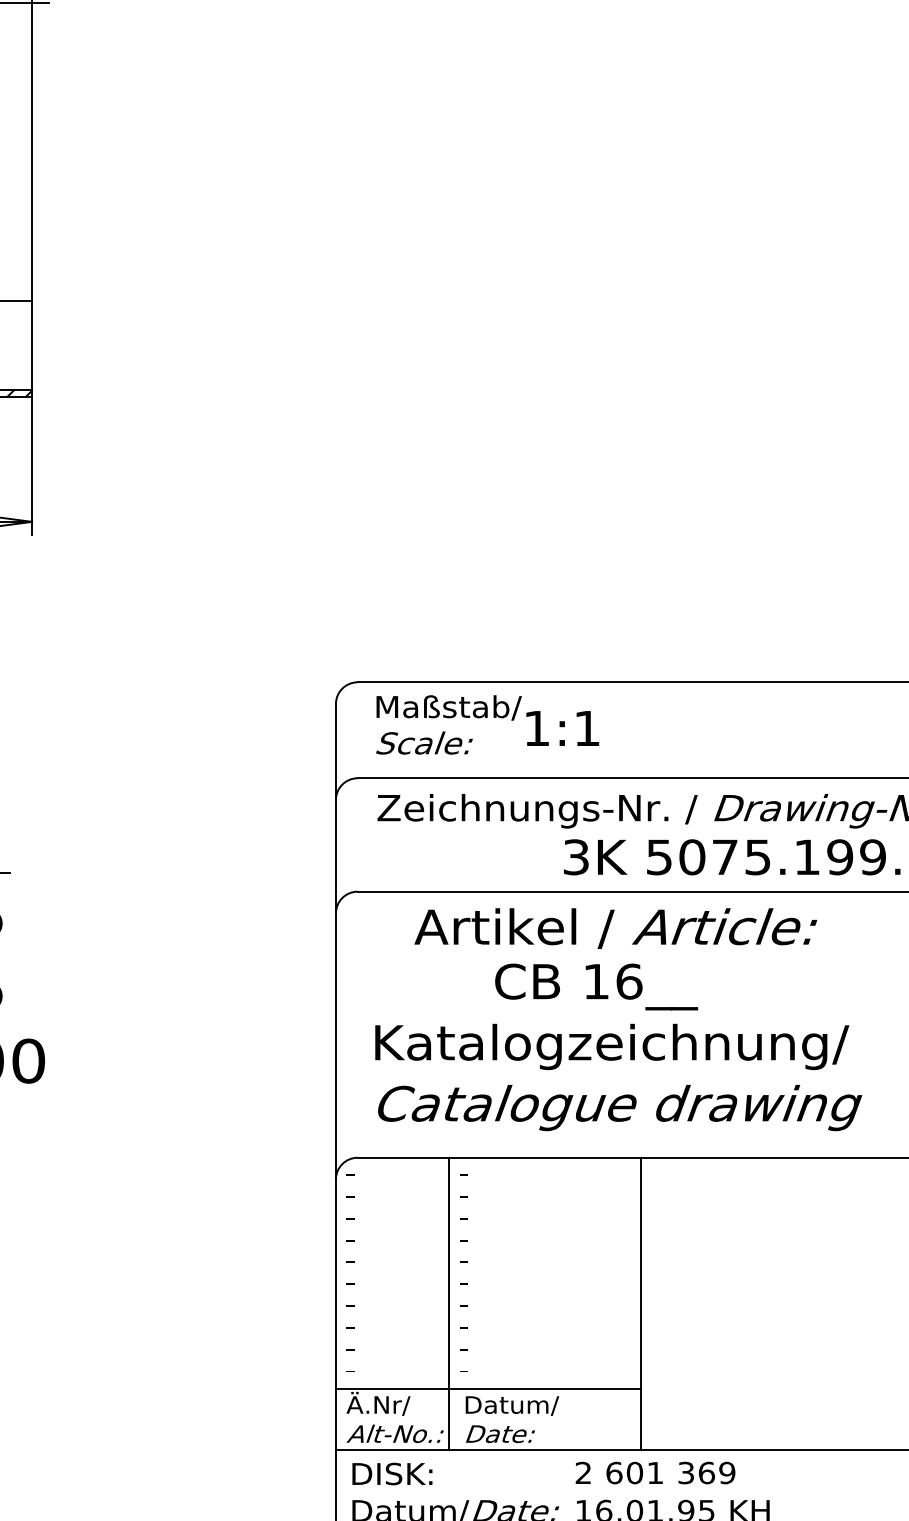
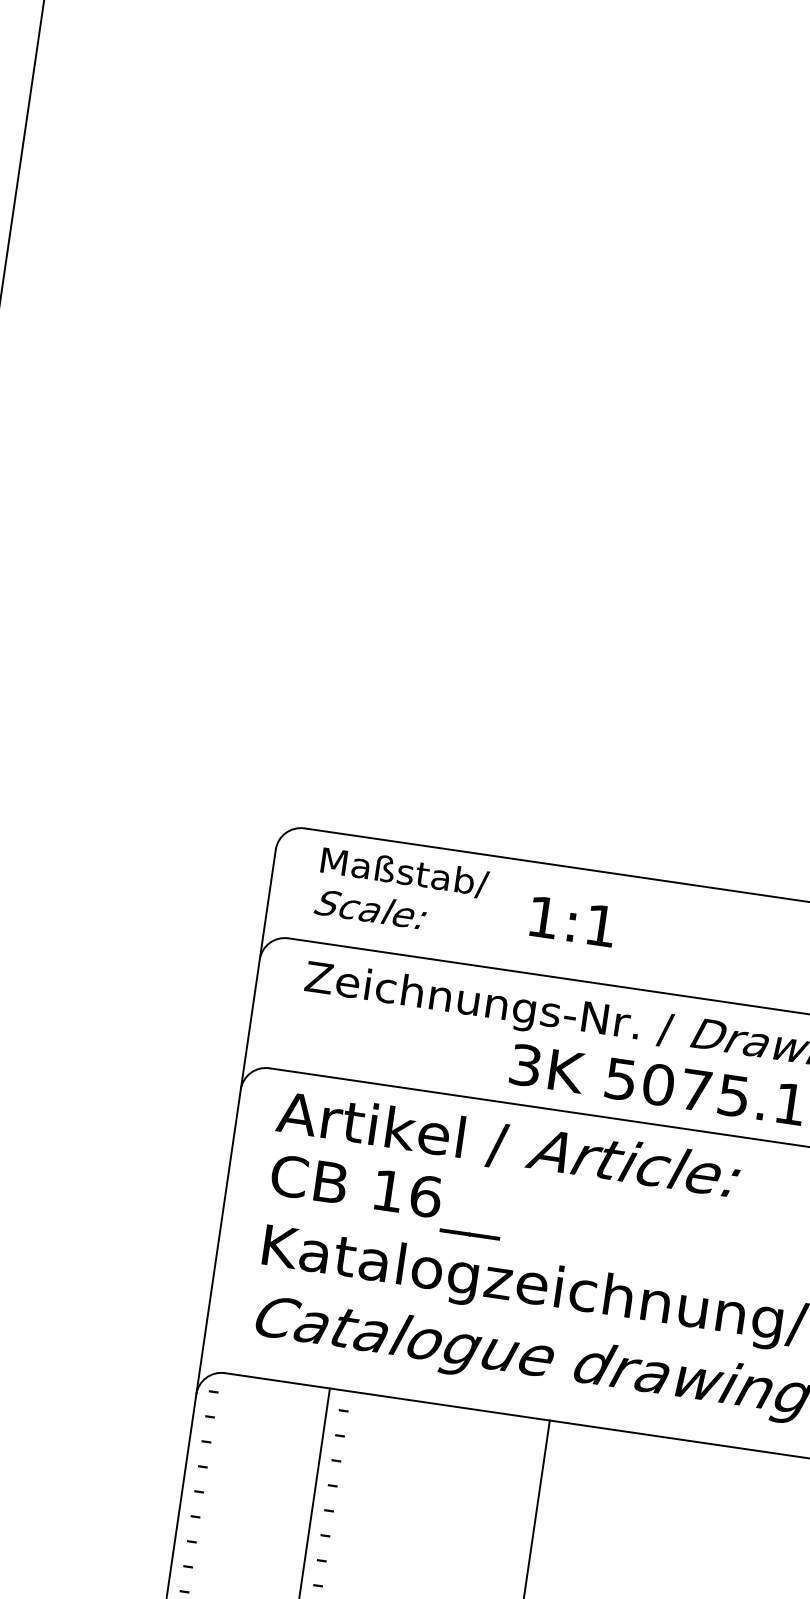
text: (562, 728) -> (572, 921), moved
text: (615, 928) -> (508, 1146), moved
text: (596, 986) -> (387, 1196), moved

